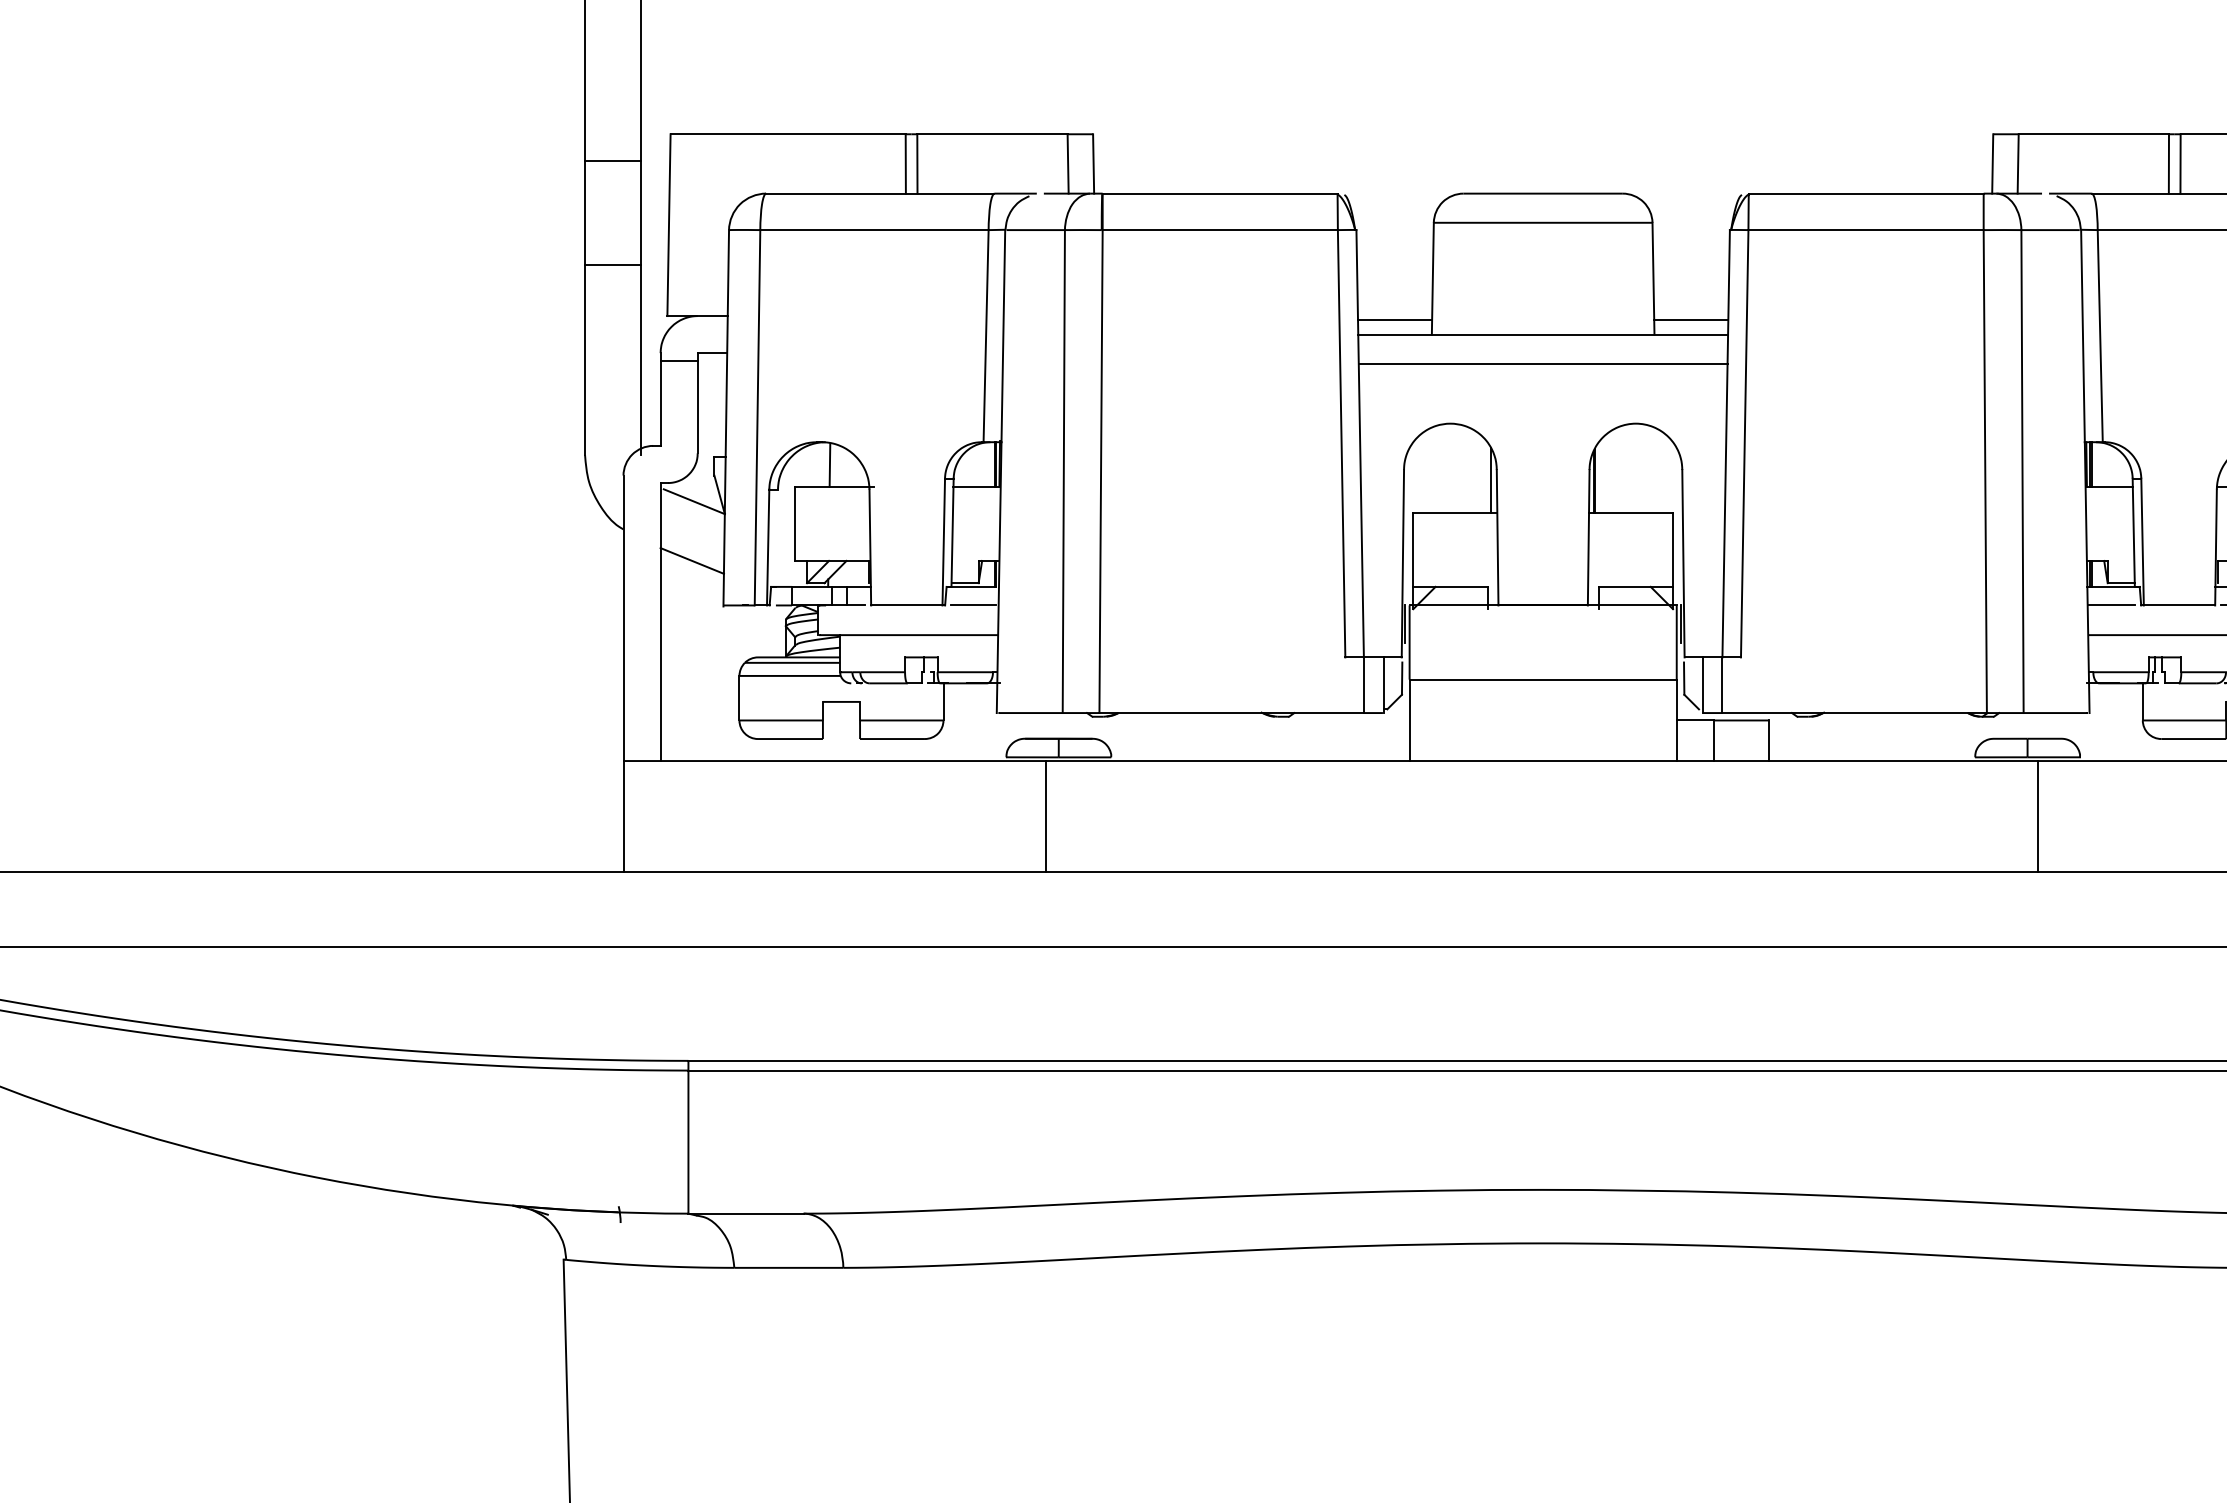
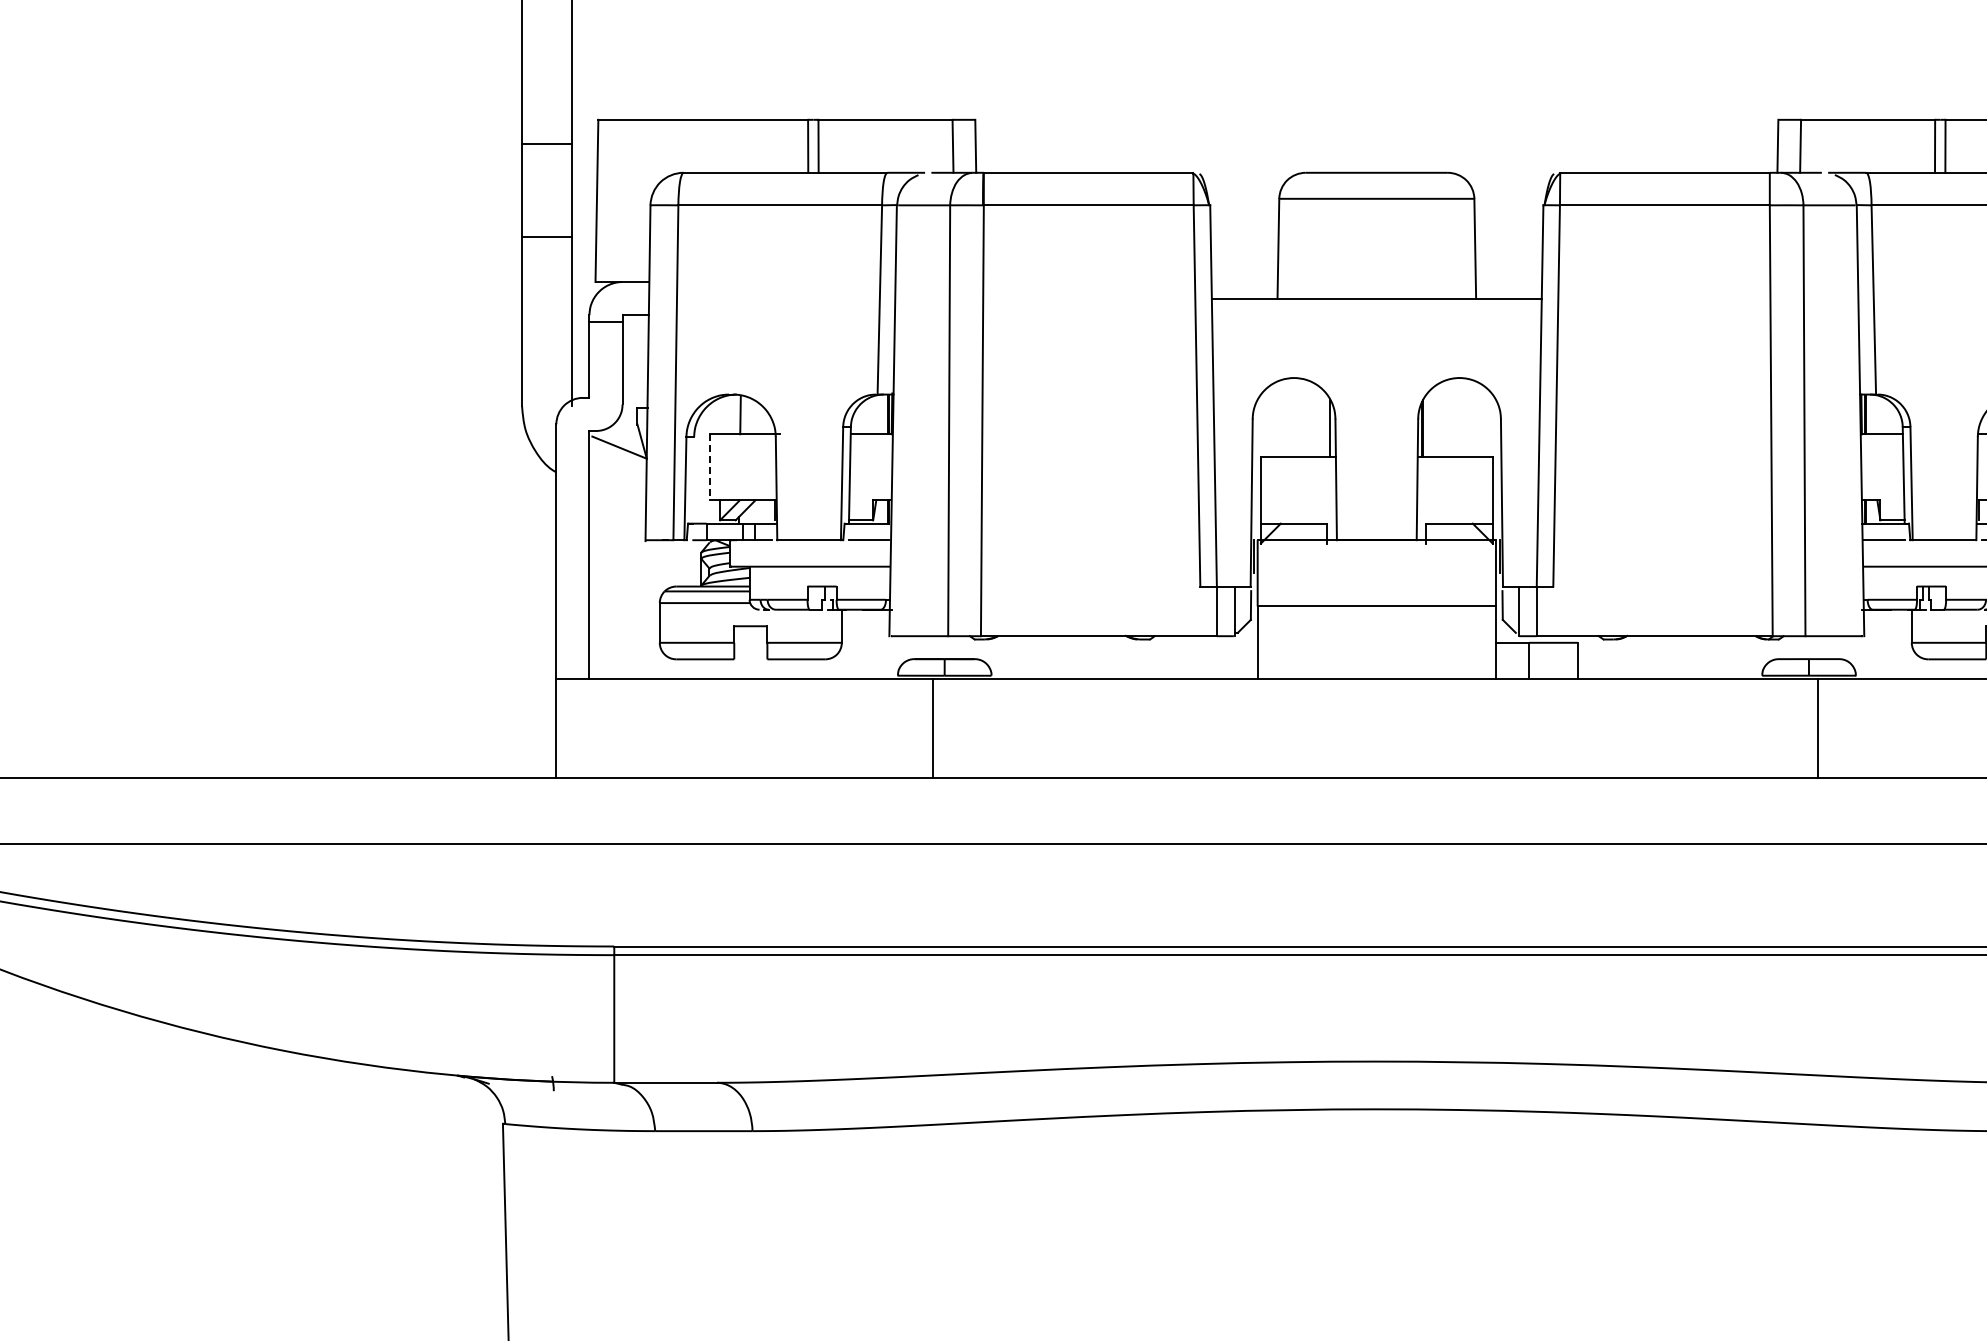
line: (1394, 319) -> (1244, 285), removed
line: (1690, 319) -> (1508, 285), removed
line: (1542, 363) -> (1376, 324), removed
line: (795, 523) -> (709, 467), solid -> dashed
line: (692, 560) -> (617, 500), removed

